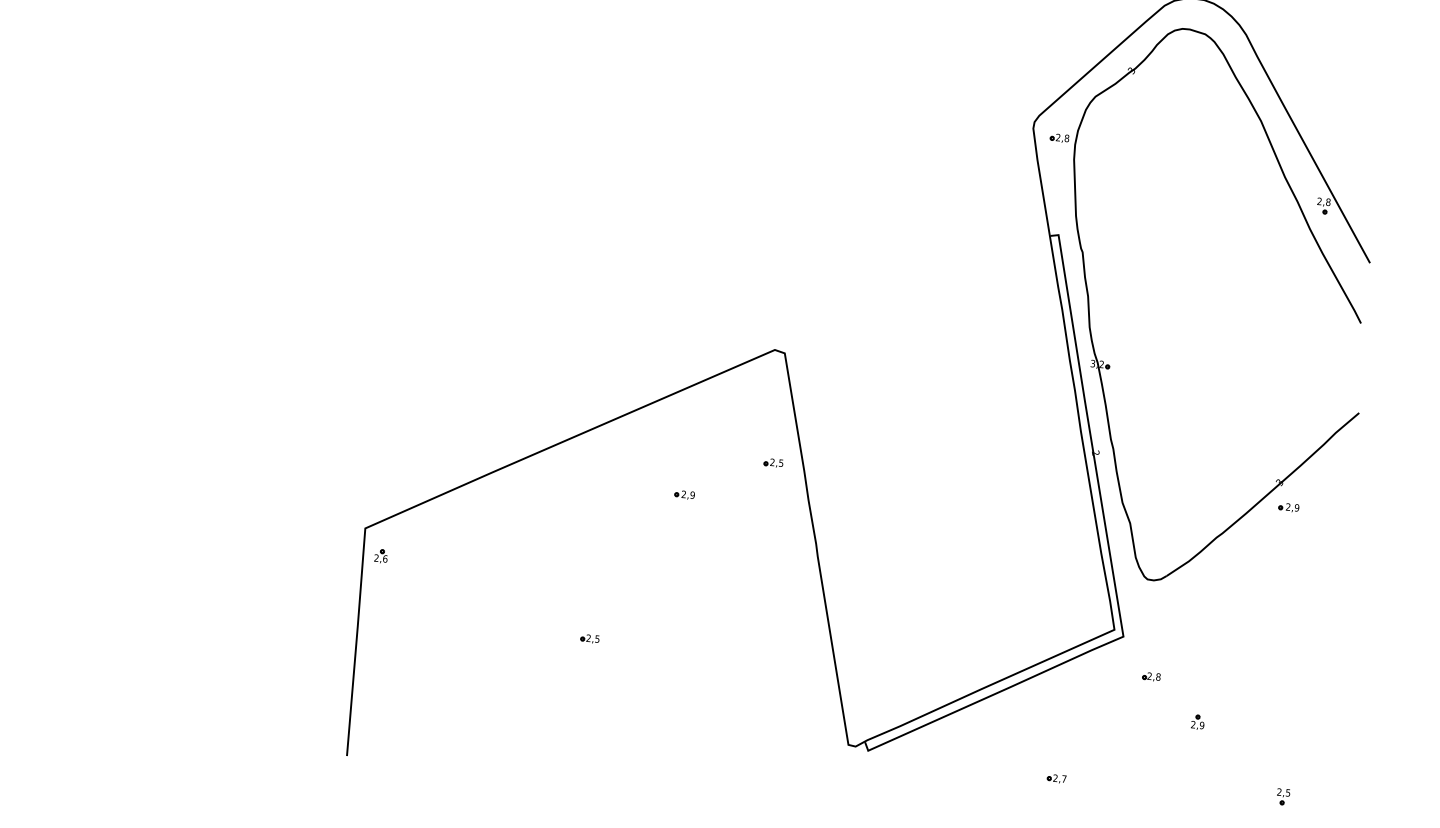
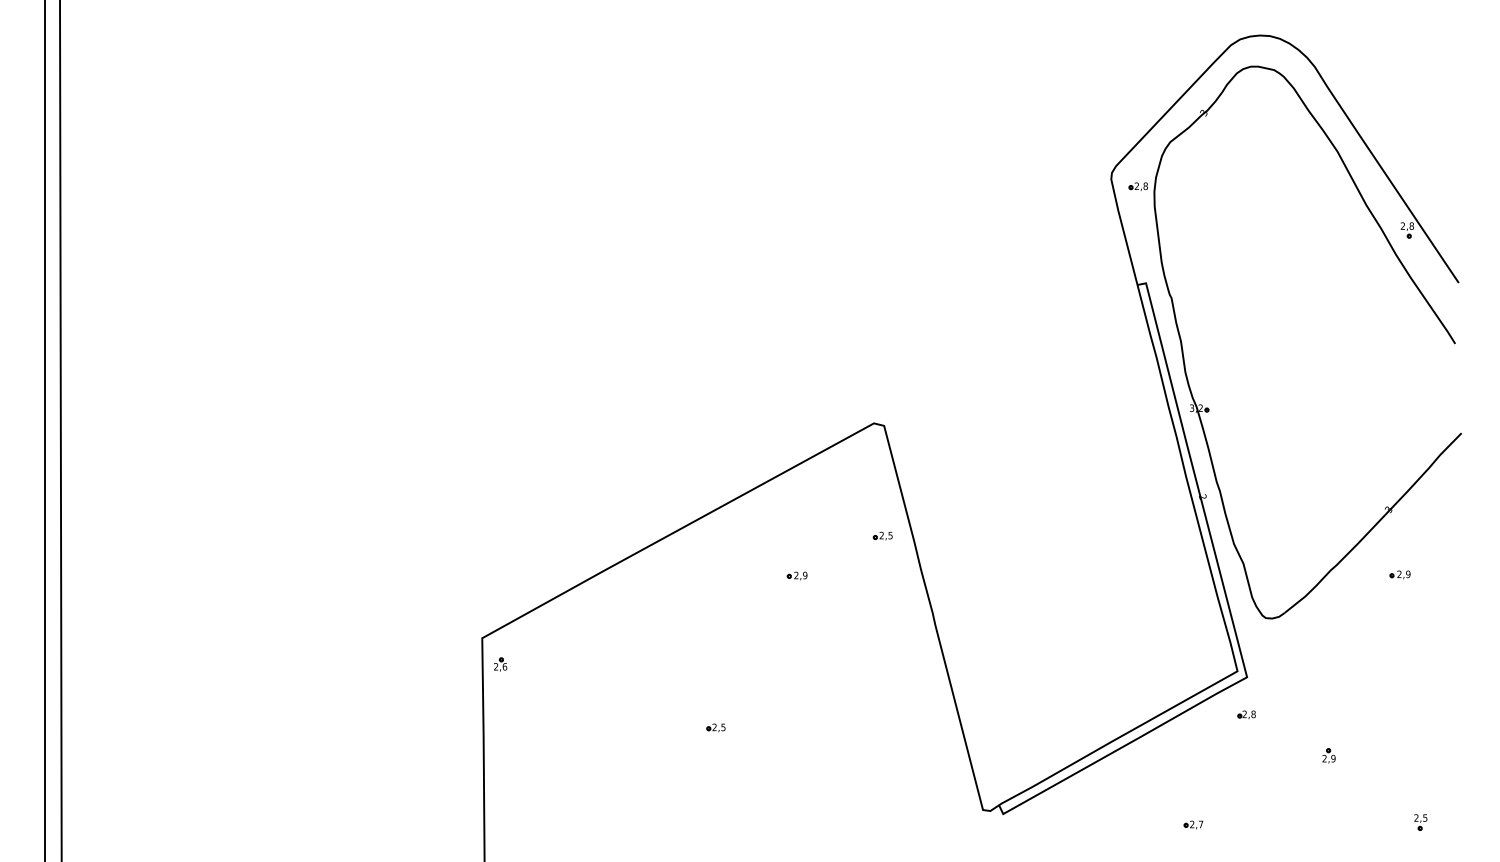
part: (1288, 507) -> (1399, 574), moved
part: (1151, 676) -> (1246, 714), moved

